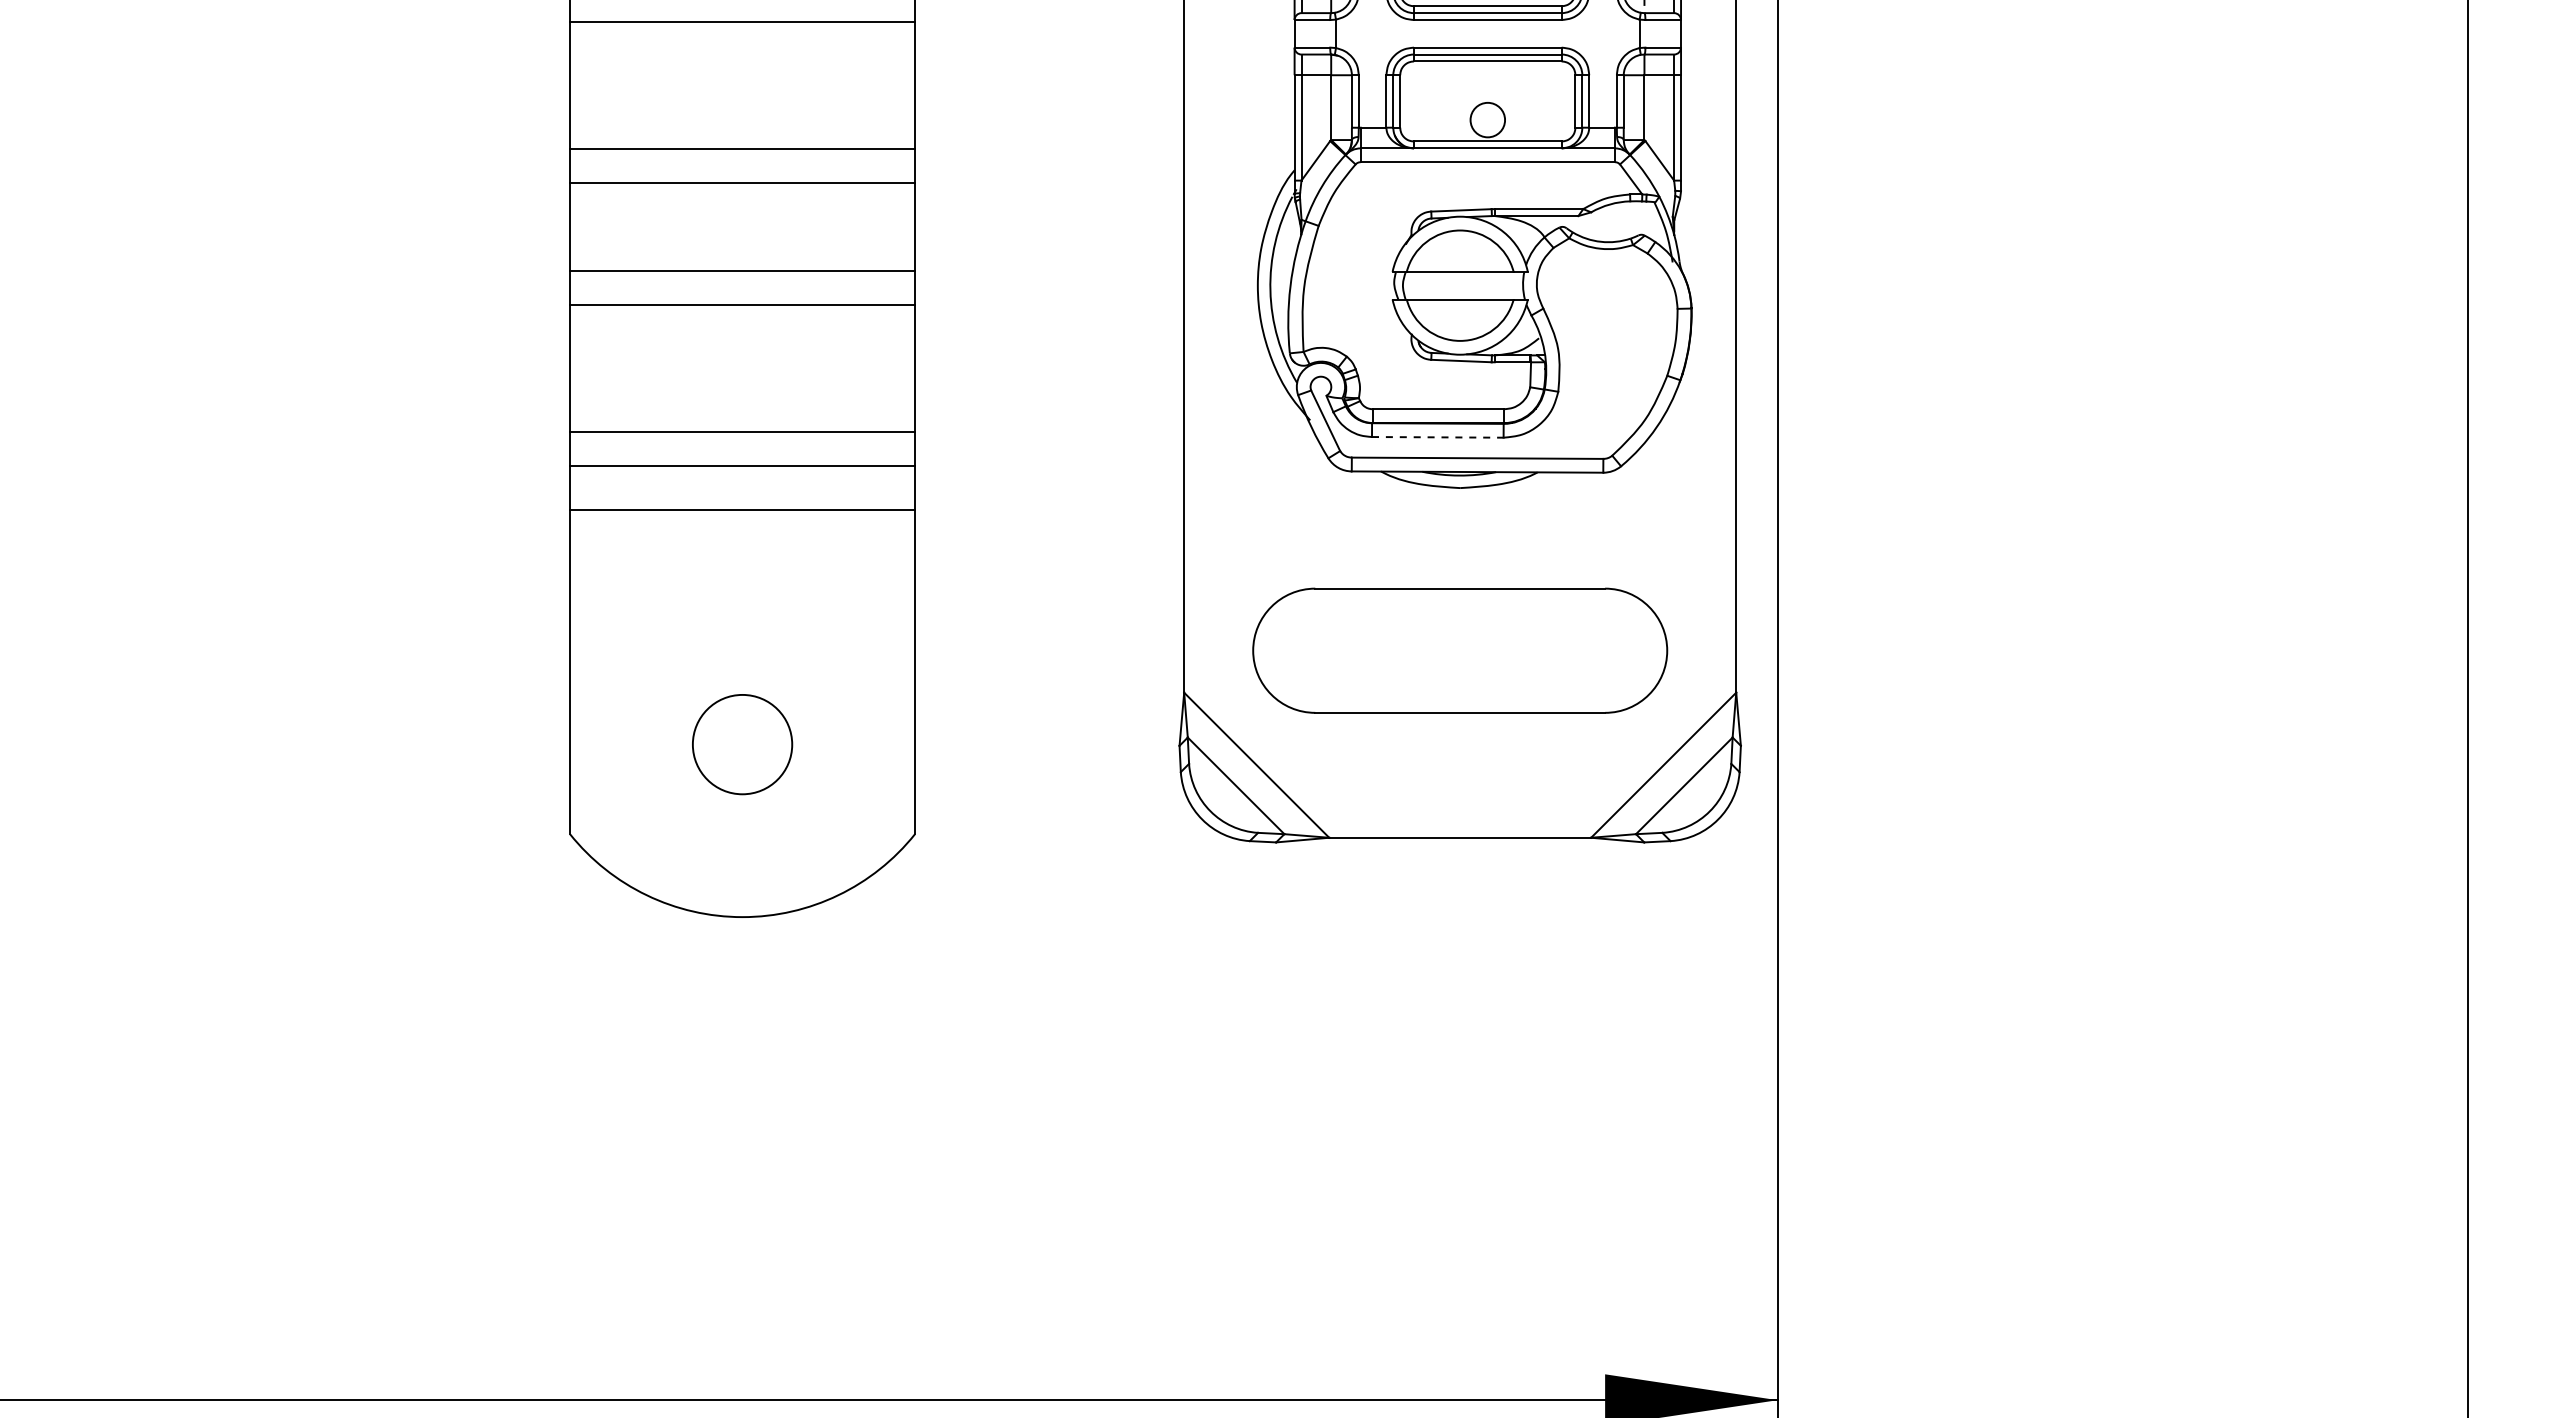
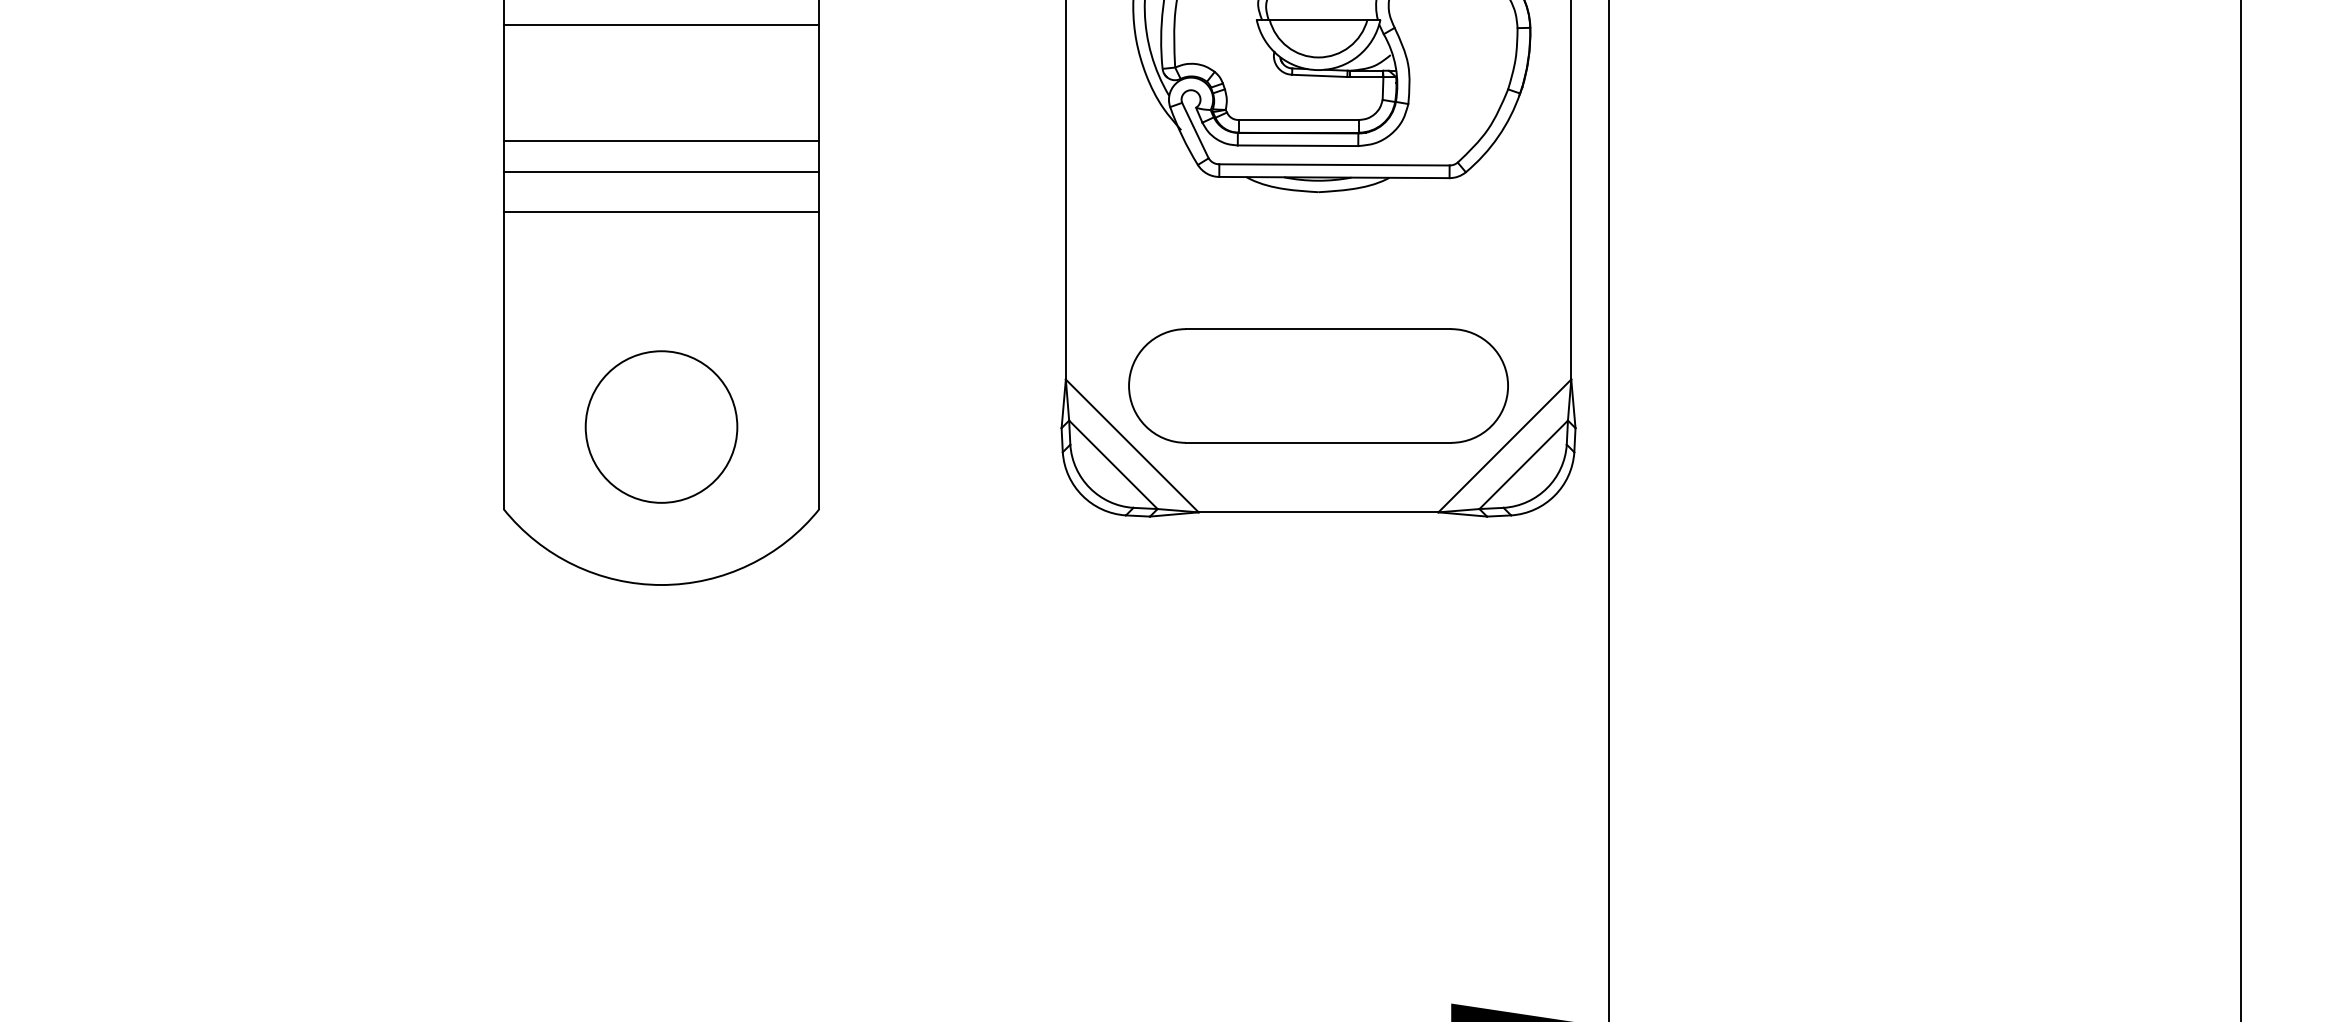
line: (1437, 437) -> (1297, 145), dashed -> solid
part: (1460, 650) -> (1318, 385), moved
circle: (742, 744) -> (661, 426), size x1.67

